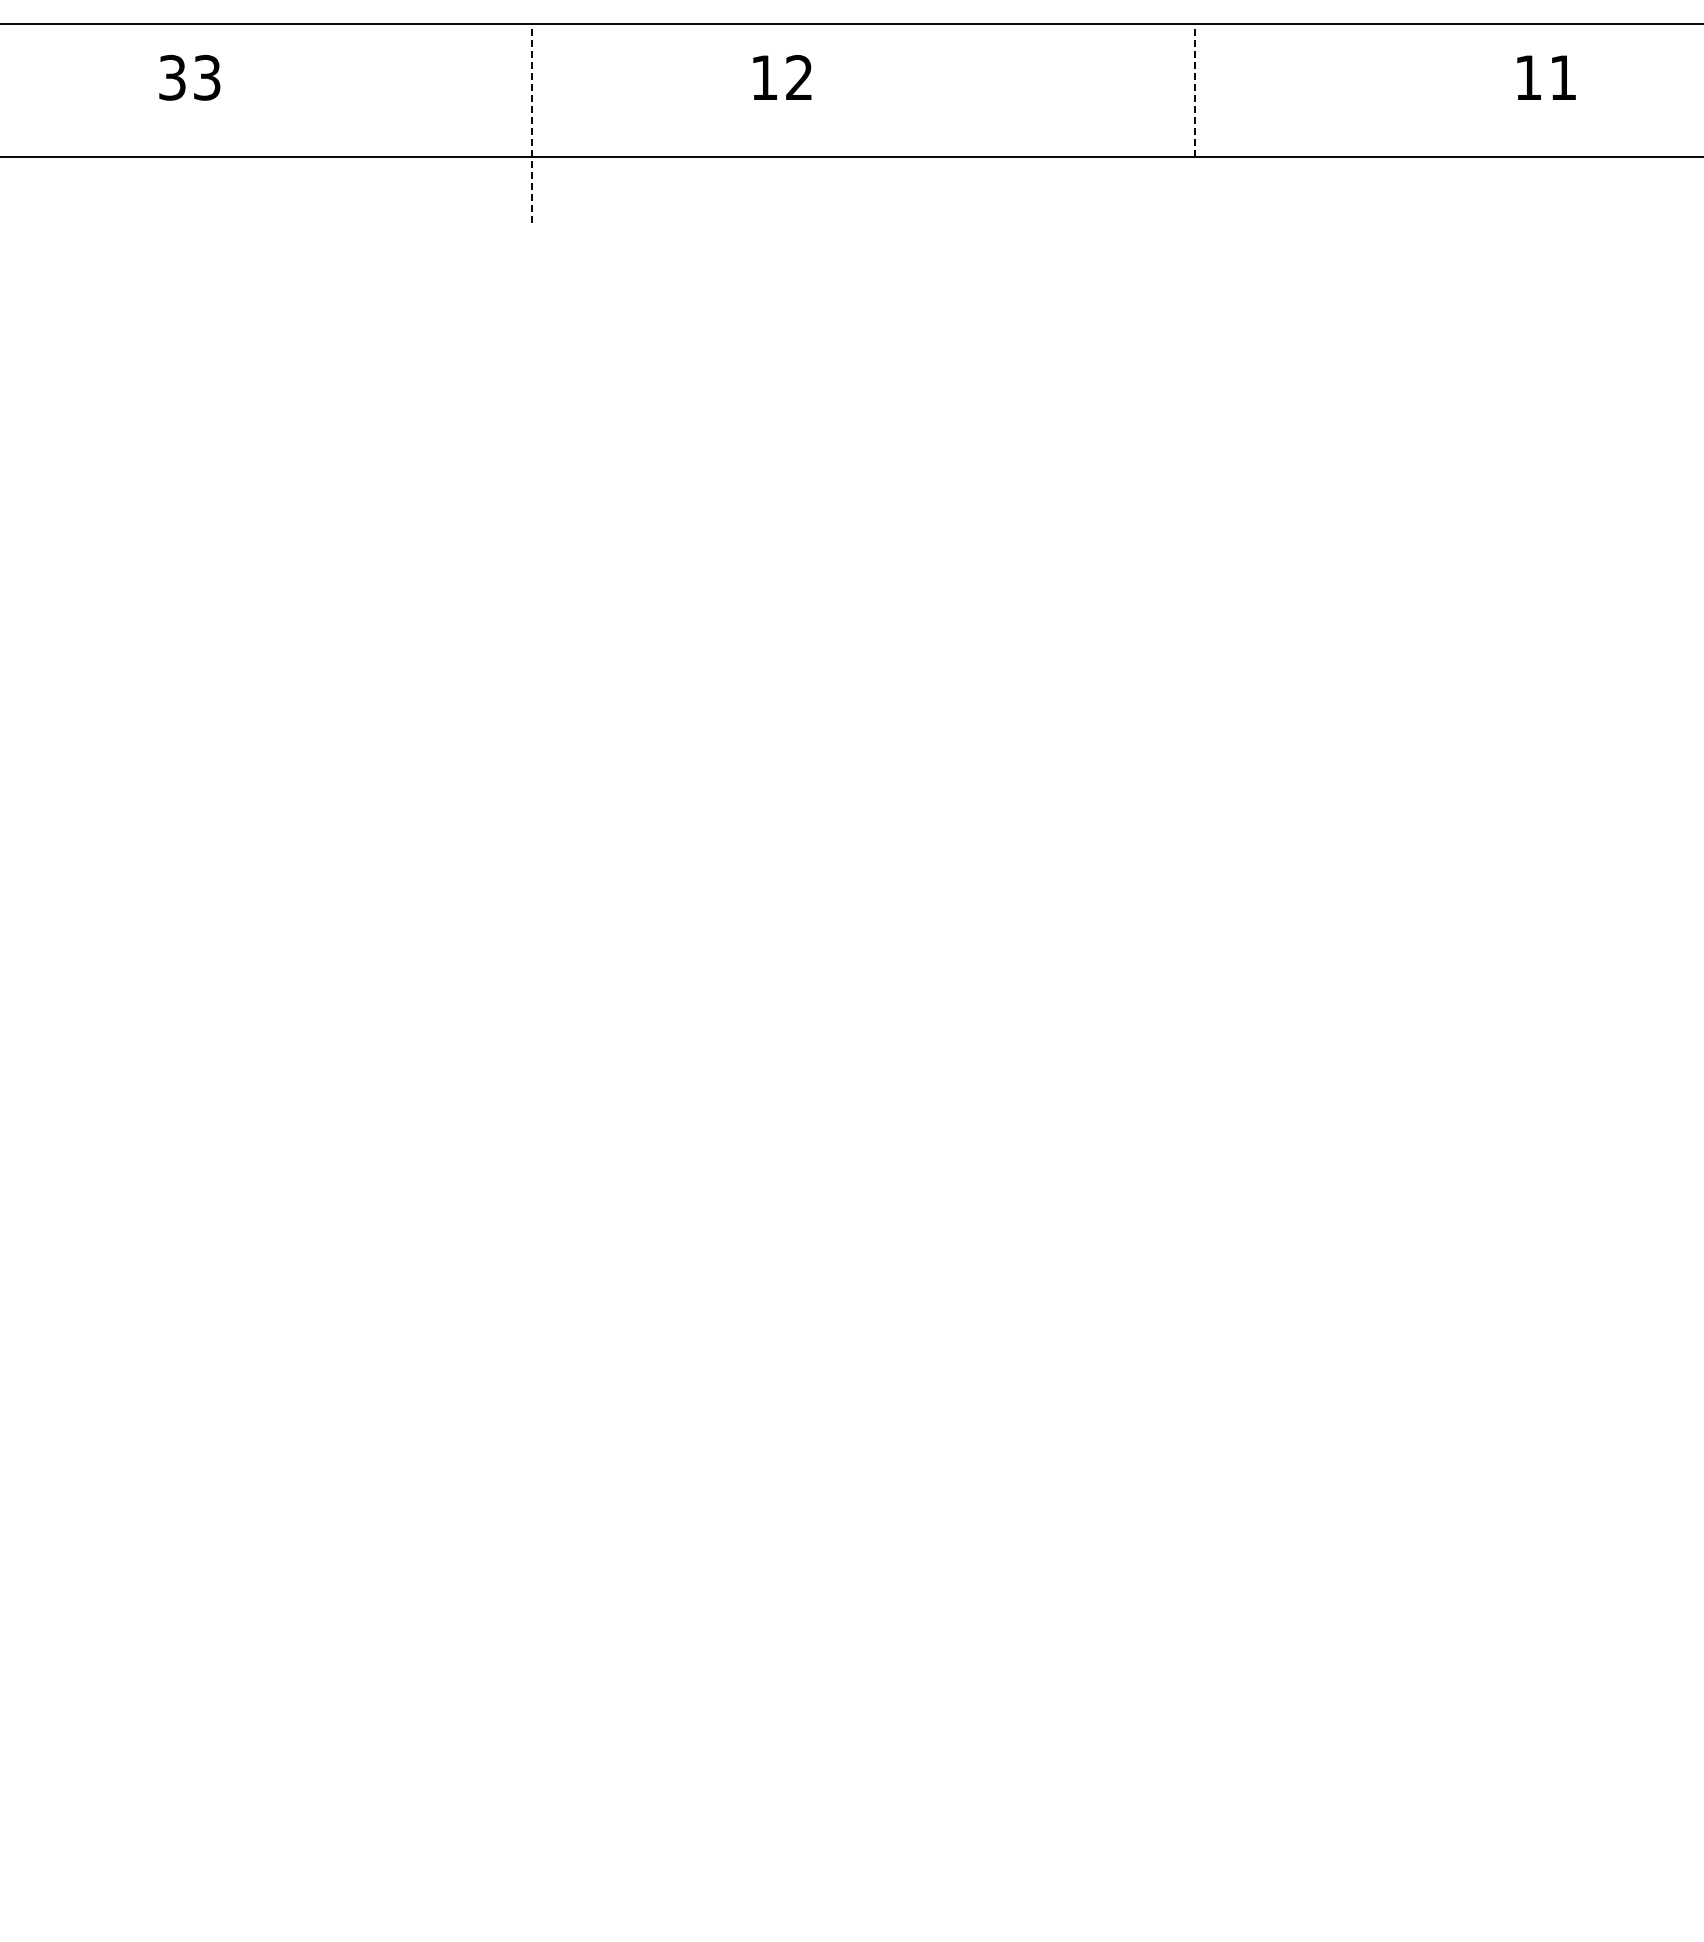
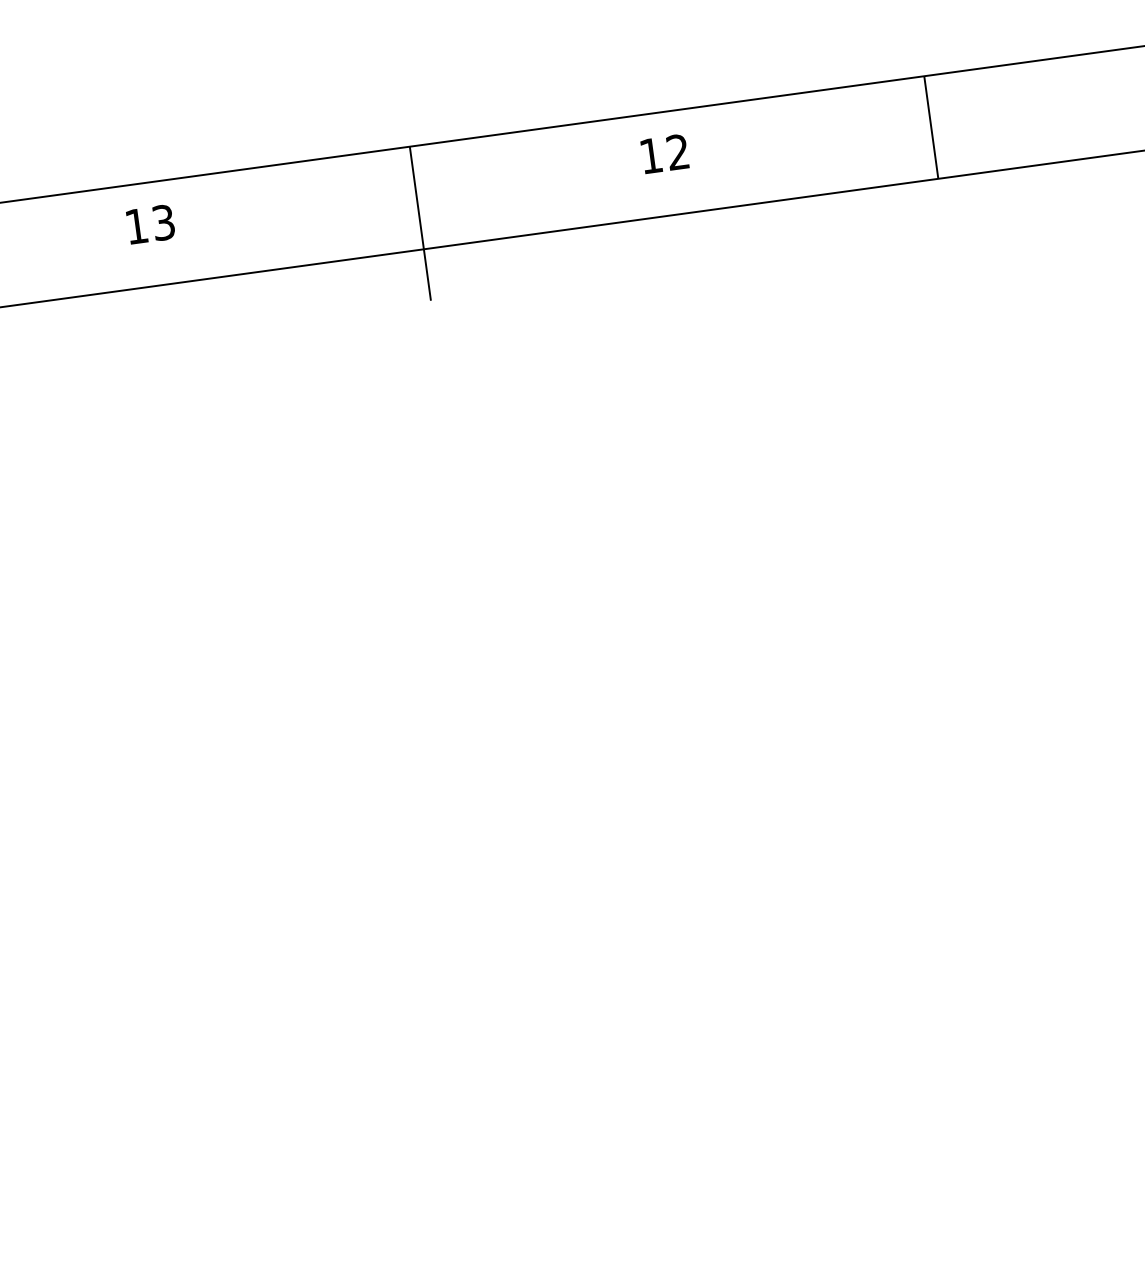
text: (782, 76) -> (664, 153), moved
text: (172, 77) -> (136, 226), 33 -> 13
line: (1194, 89) -> (930, 126), dashed -> solid
line: (531, 123) -> (420, 223), dashed -> solid

